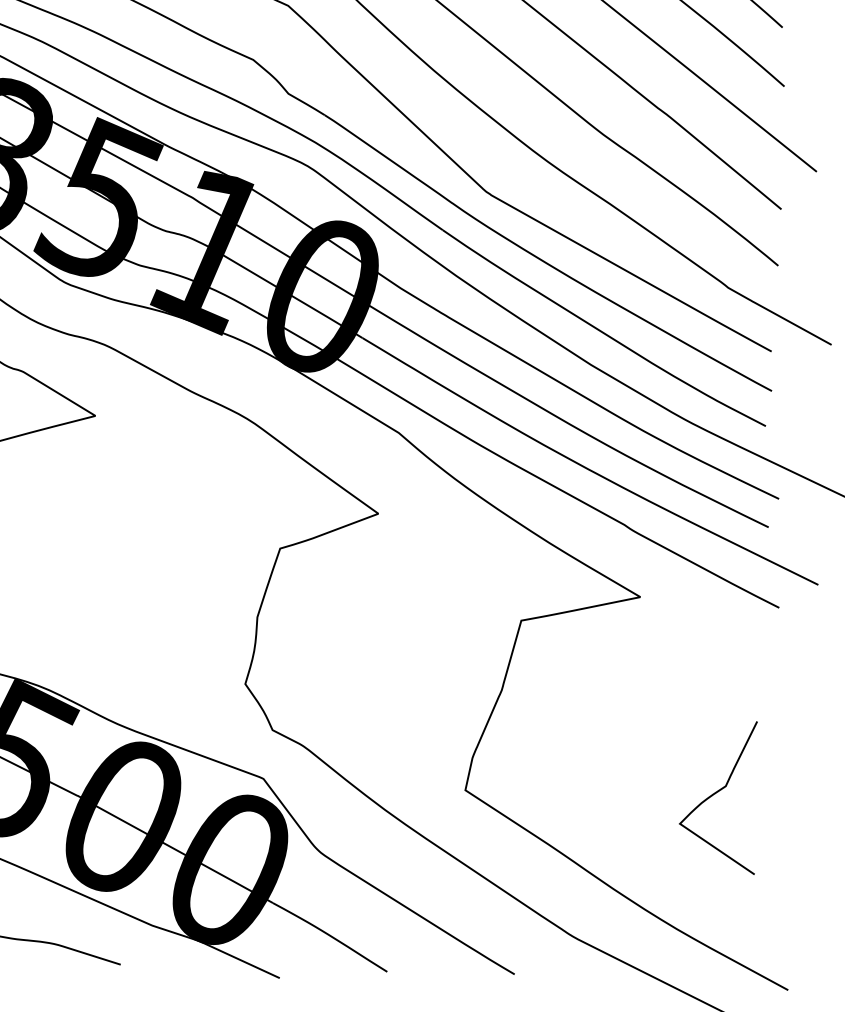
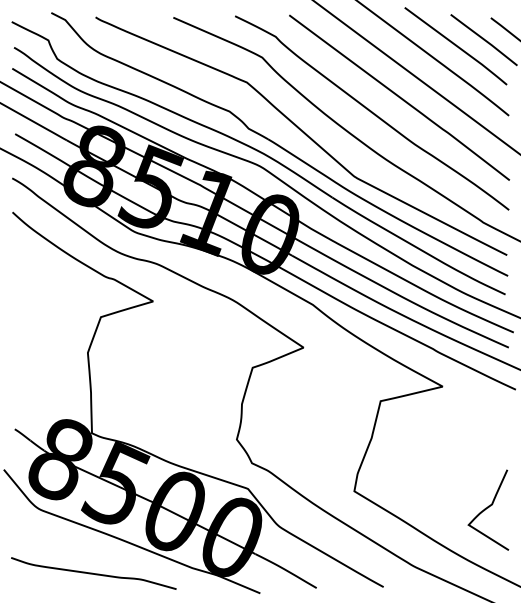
curve: (718, 793) -> (488, 508), moved

